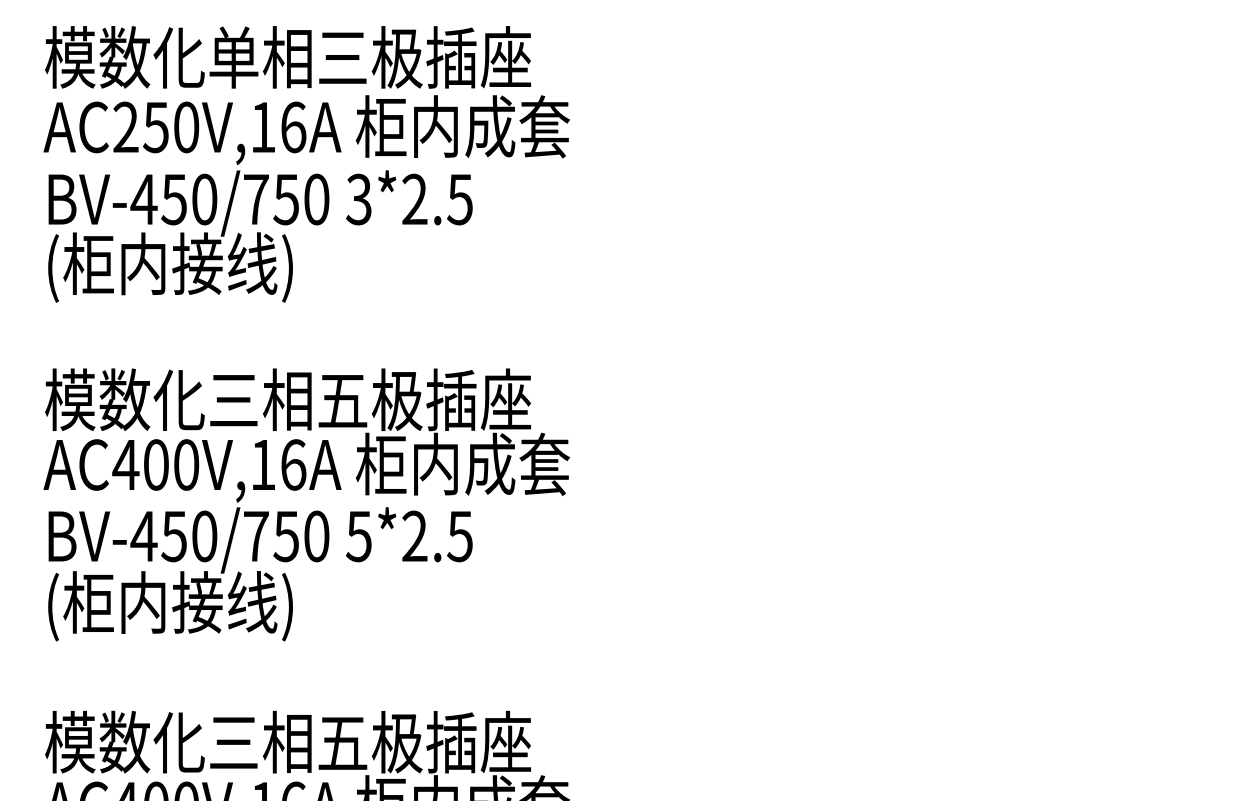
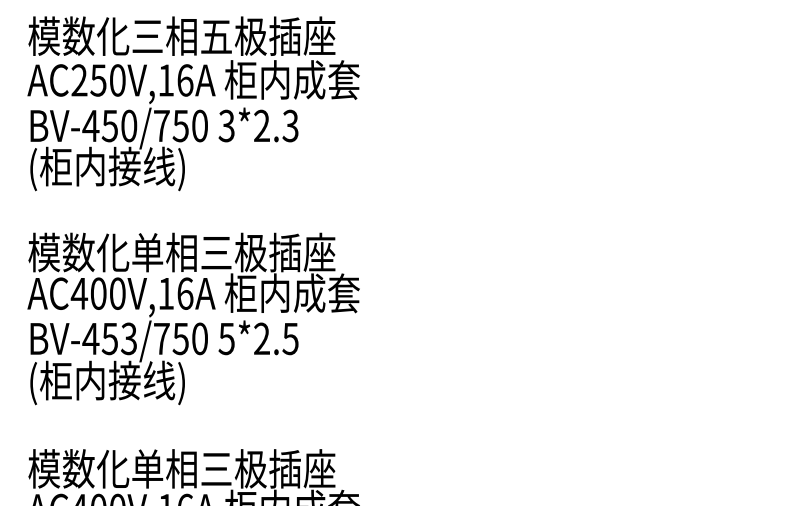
text: (287, 56) -> (181, 35), 模数化单相三极插座 -> 模数化三相五极插座
text: (459, 198) -> (290, 125), 3*2.5 -> 3*2.3
text: (287, 399) -> (181, 252), 模数化三相五极插座 -> 模数化单相三极插座
text: (205, 535) -> (129, 338), BV-450/750 -> BV-453/750
text: (287, 741) -> (181, 468), 模数化三相五极插座 -> 模数化单相三极插座

